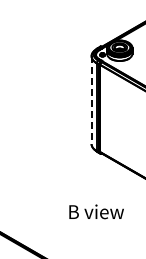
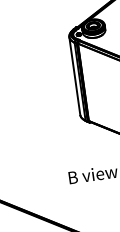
line: (91, 100) -> (74, 76), dashed -> solid

